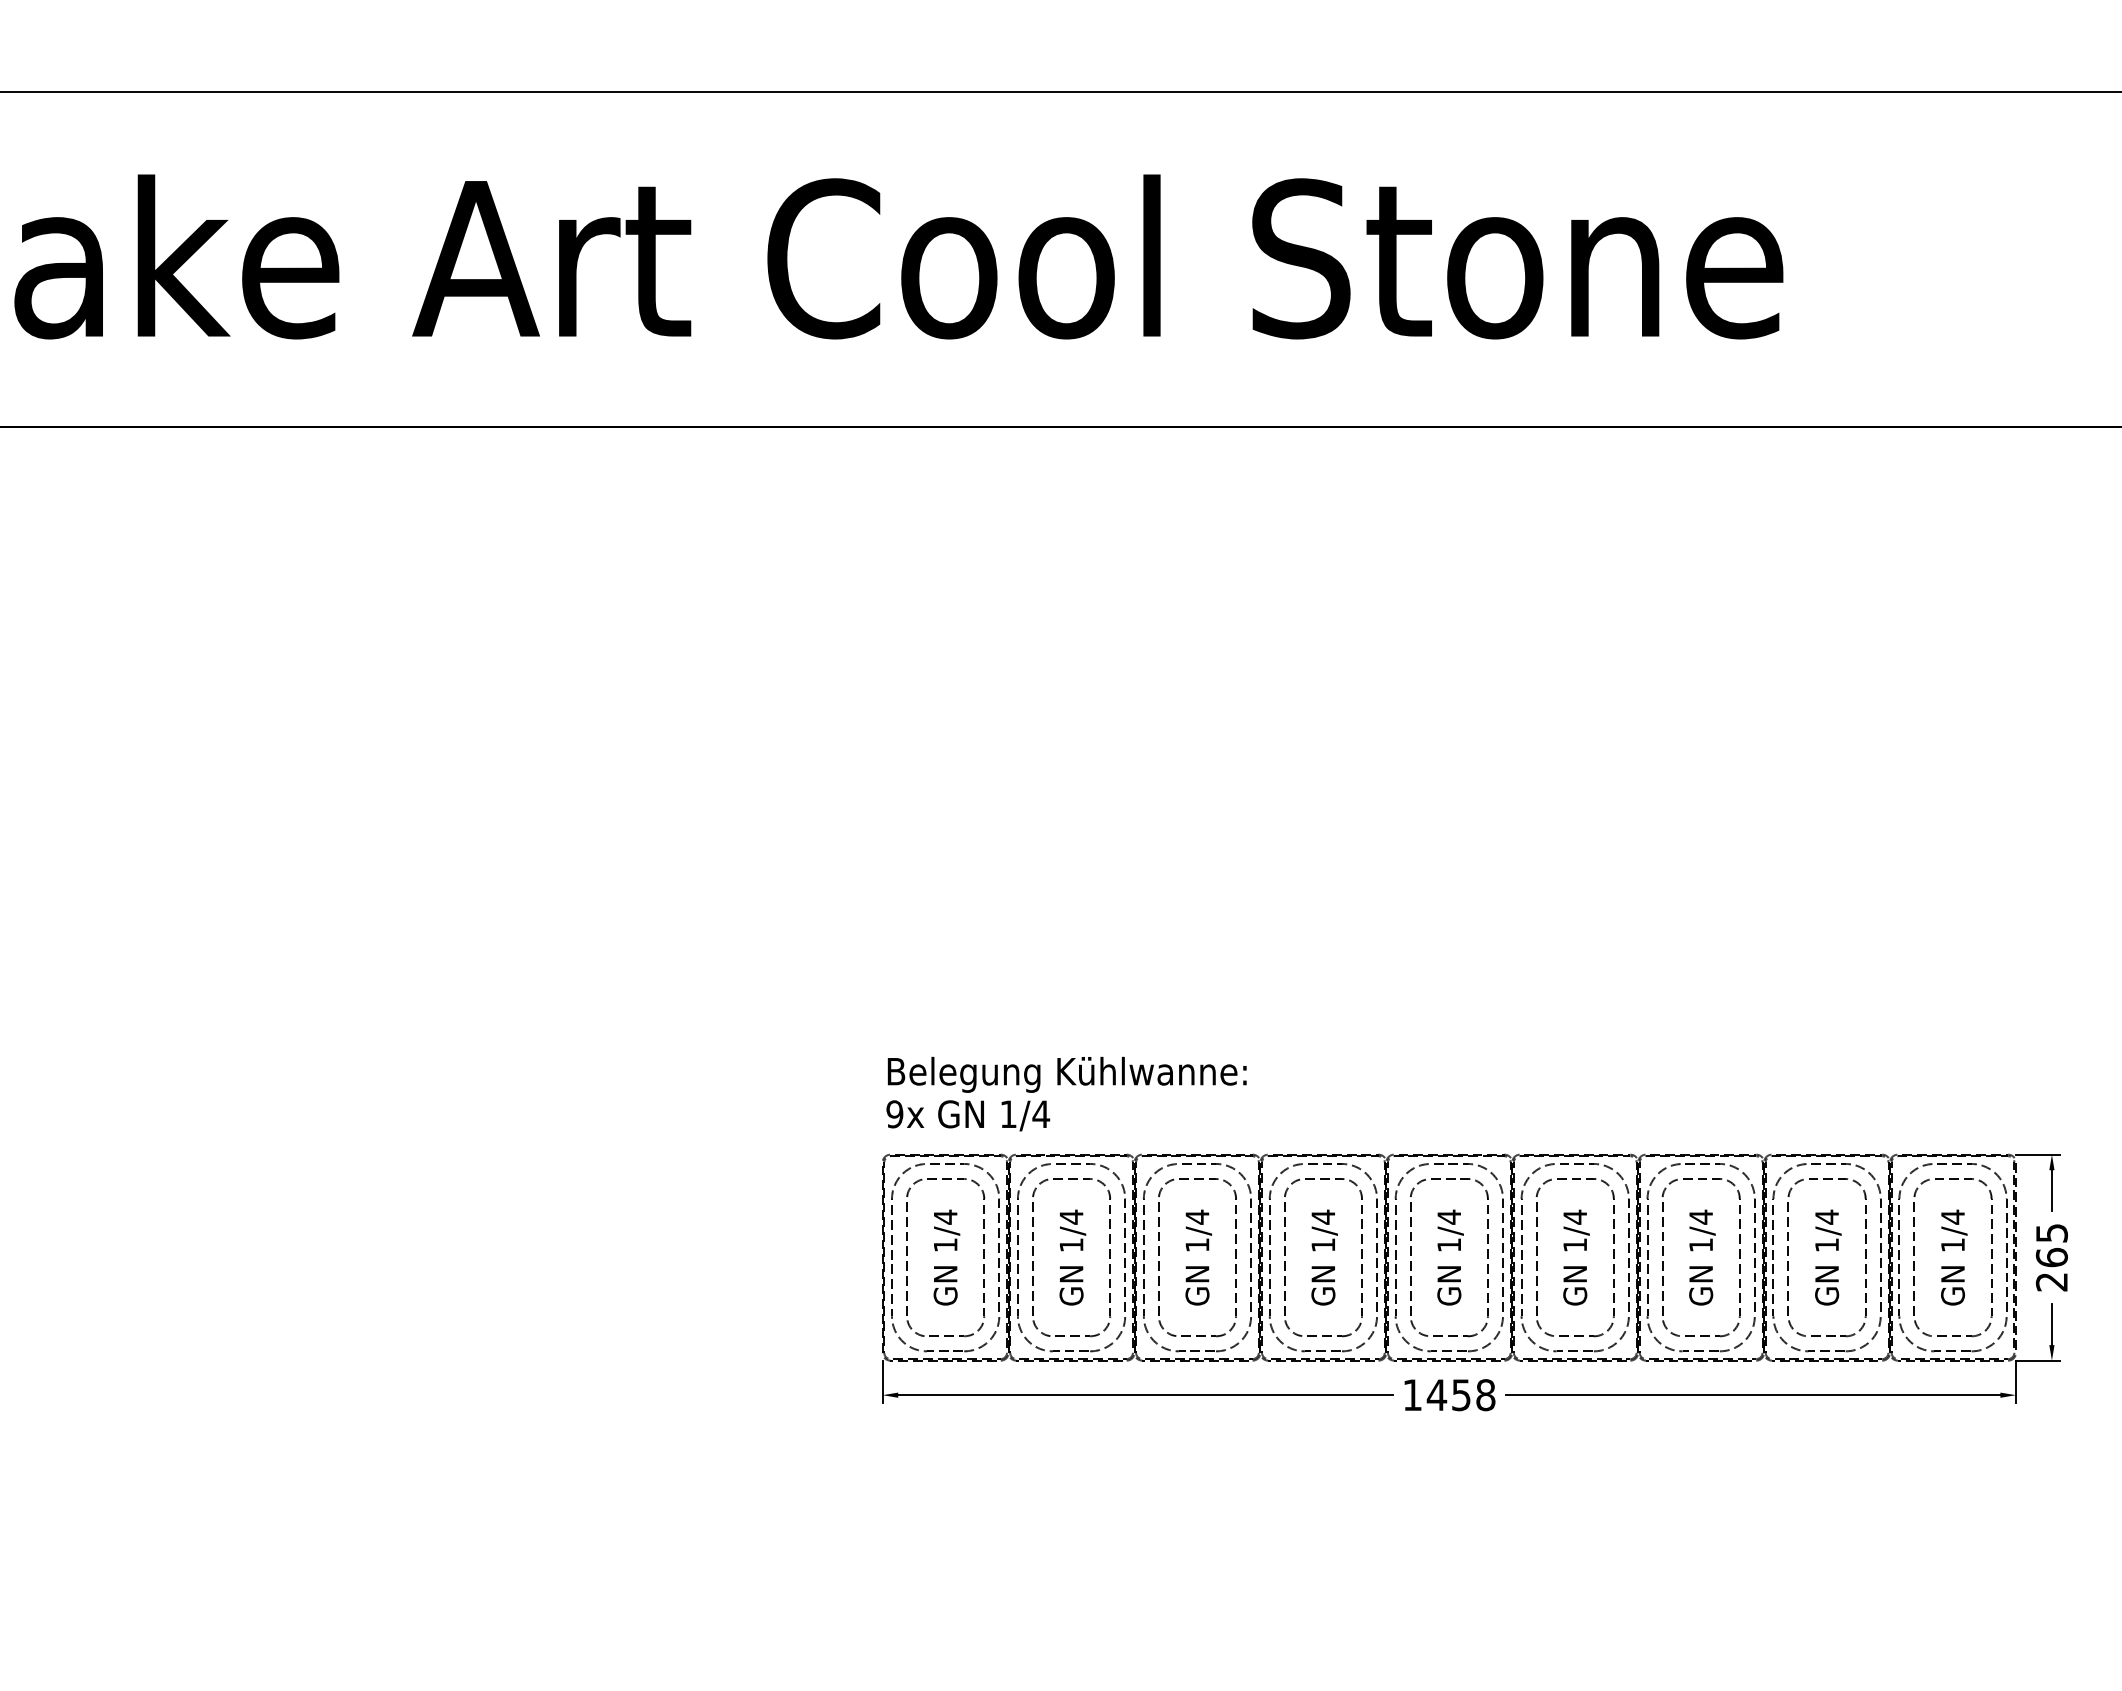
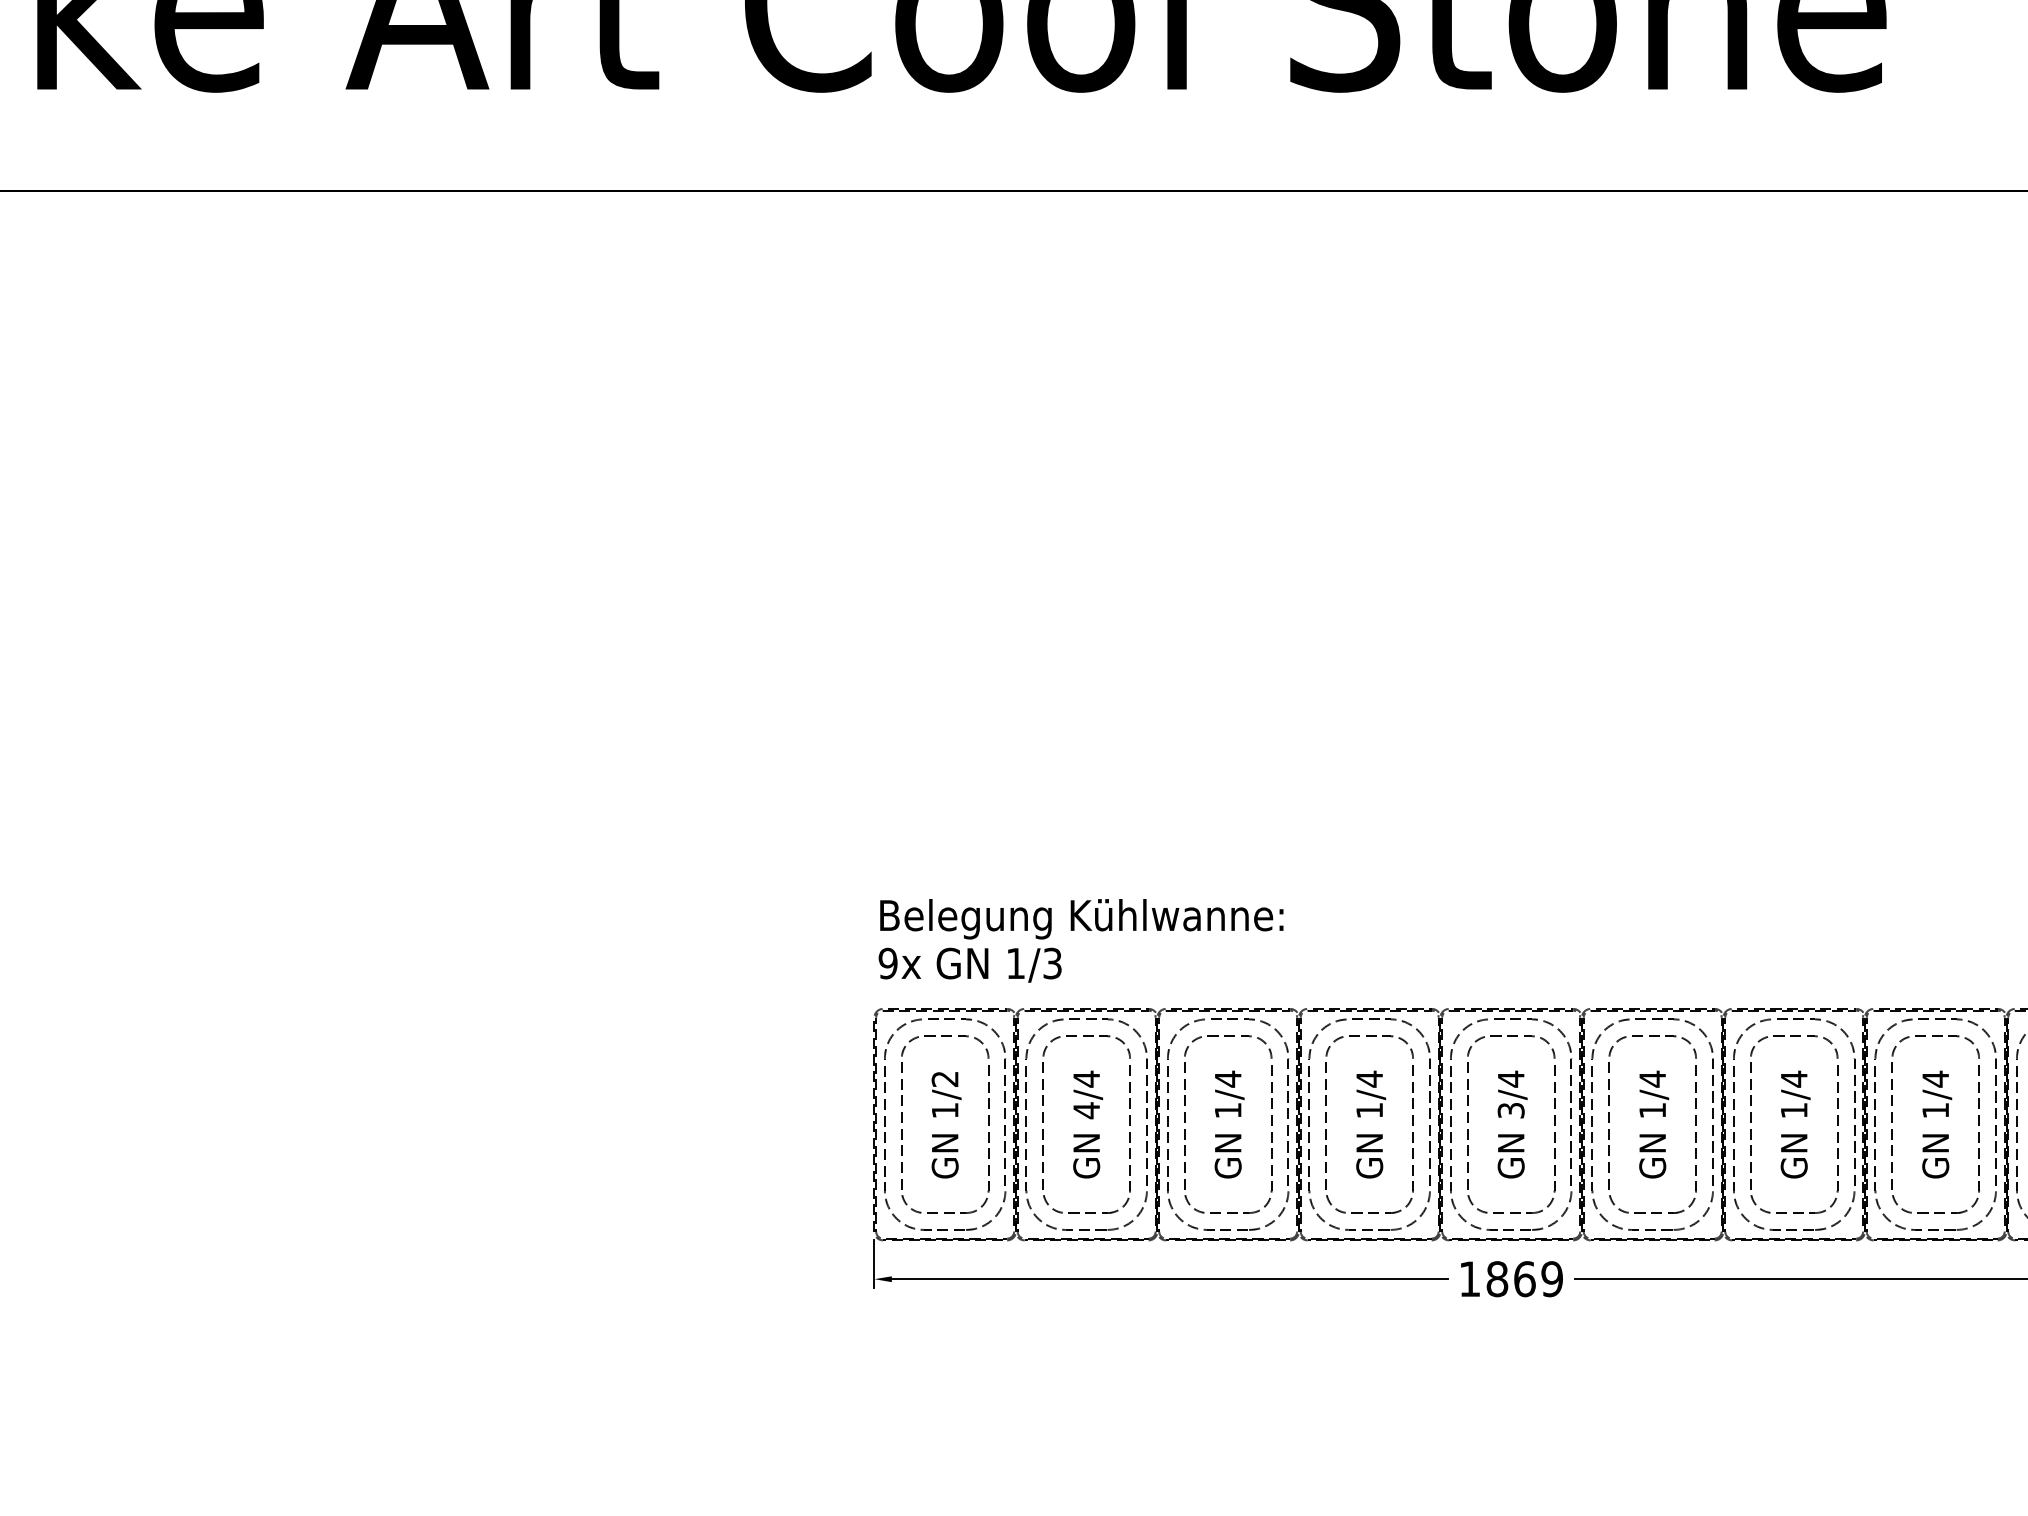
text: (1041, 1114) -> (1052, 963), 1/4 -> 1/3
text: (945, 1216) -> (945, 1078), 1/4 -> 1/2
text: (1071, 1244) -> (1086, 1109), 1/4 -> 4/4
text: (1449, 1245) -> (1511, 1110), 1/4 -> 3/4
text: (1460, 1395) -> (1523, 1279), 1458 -> 1869

